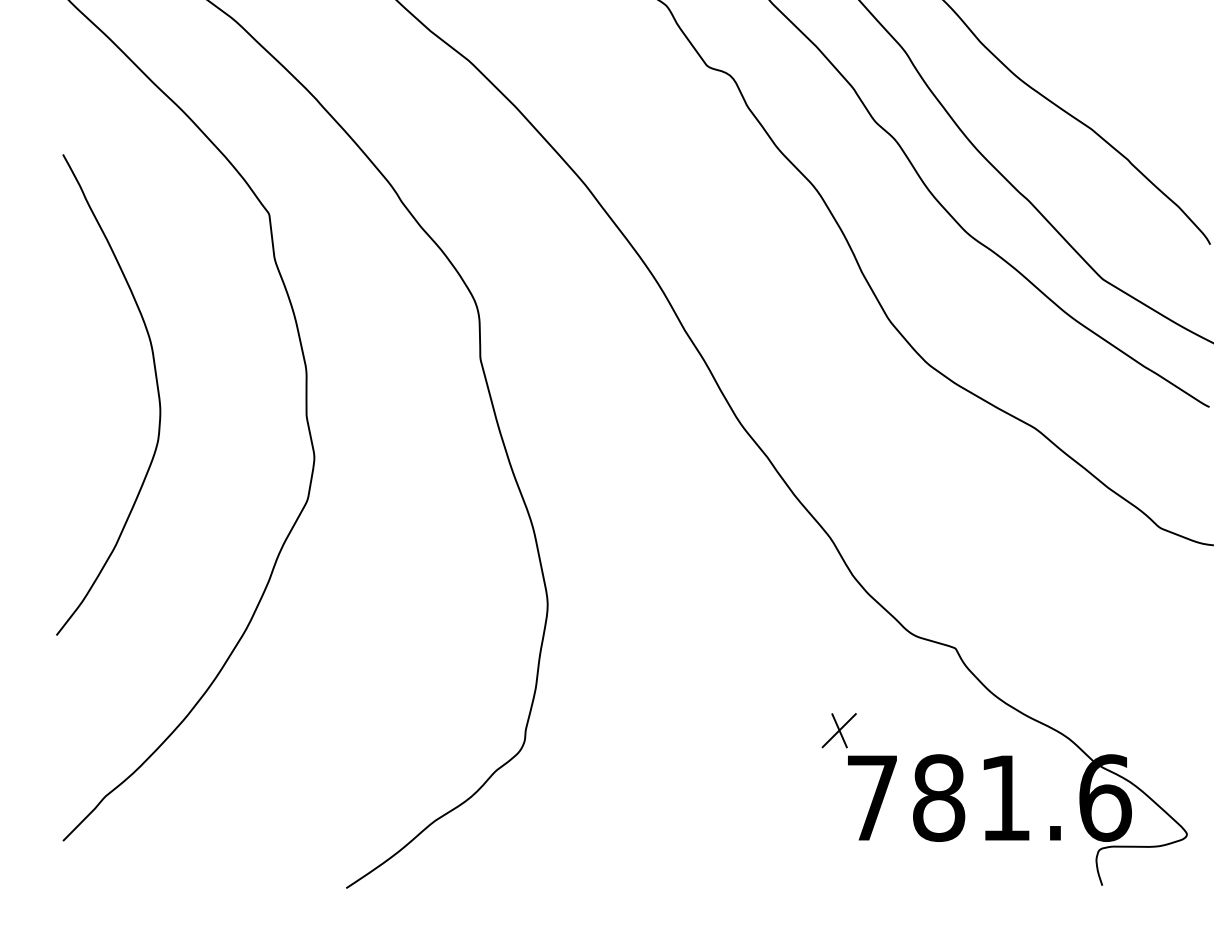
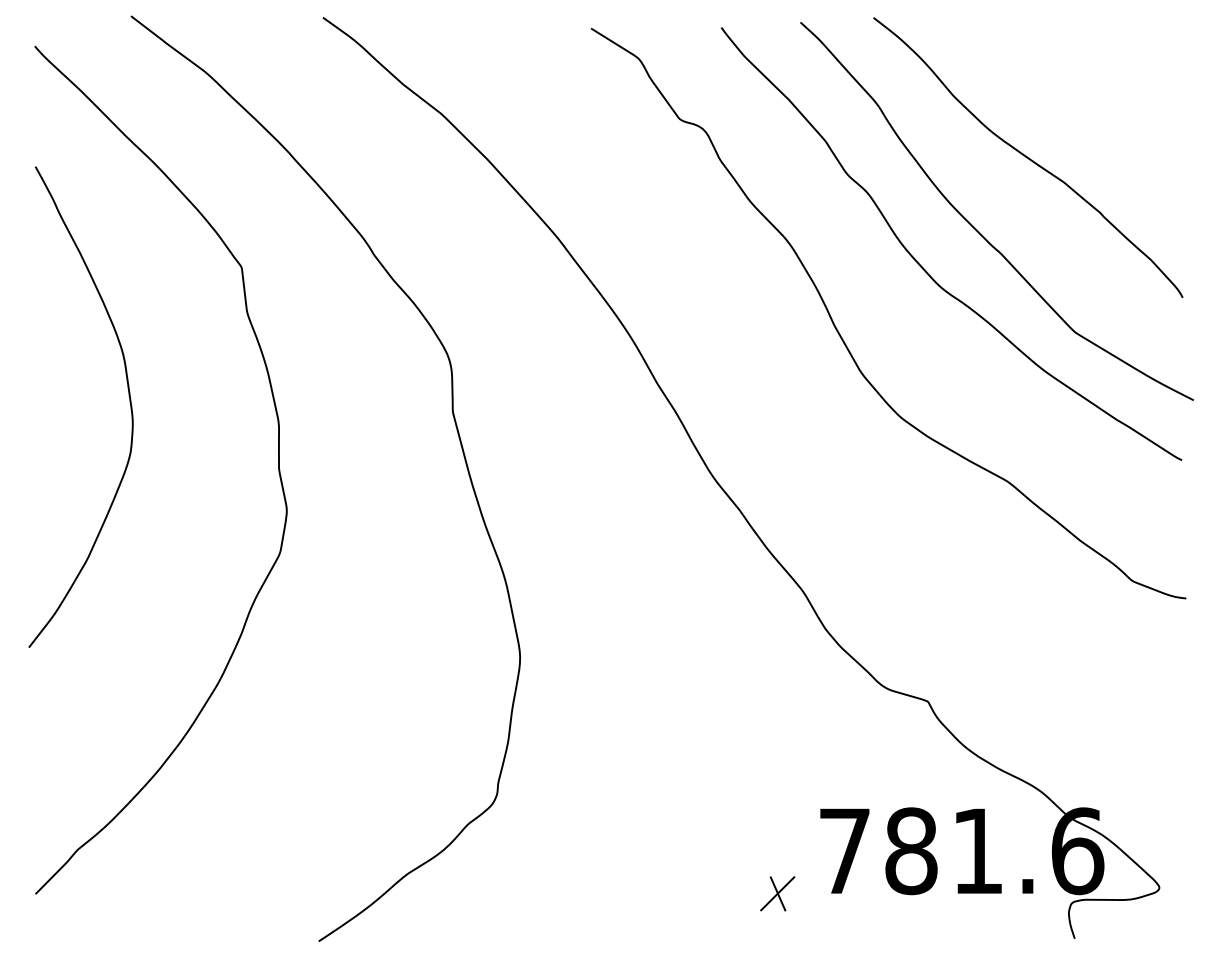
curve: (157, 390) -> (129, 402), moved
part: (839, 730) -> (777, 893), moved

